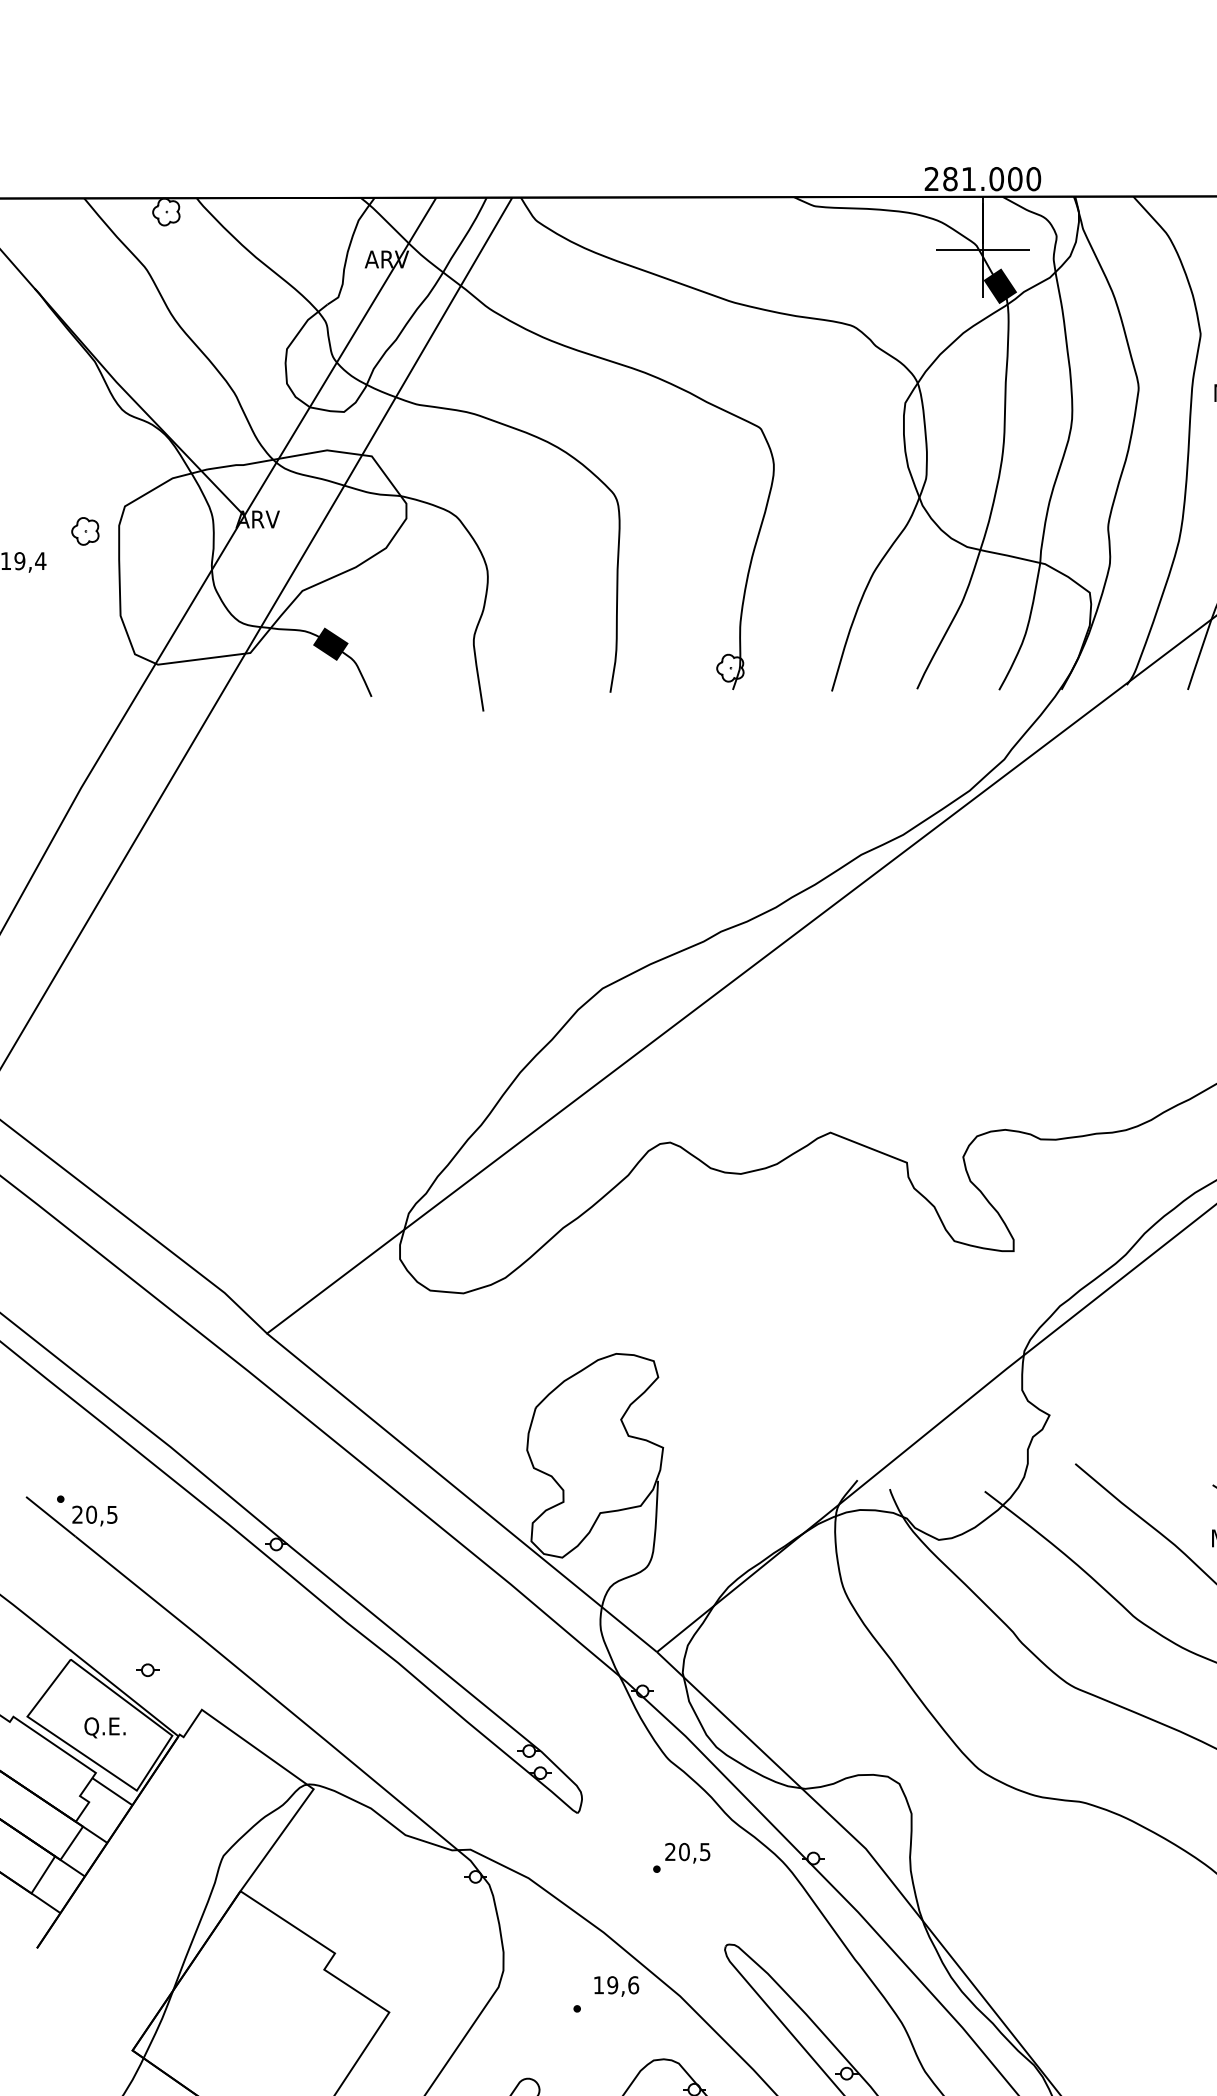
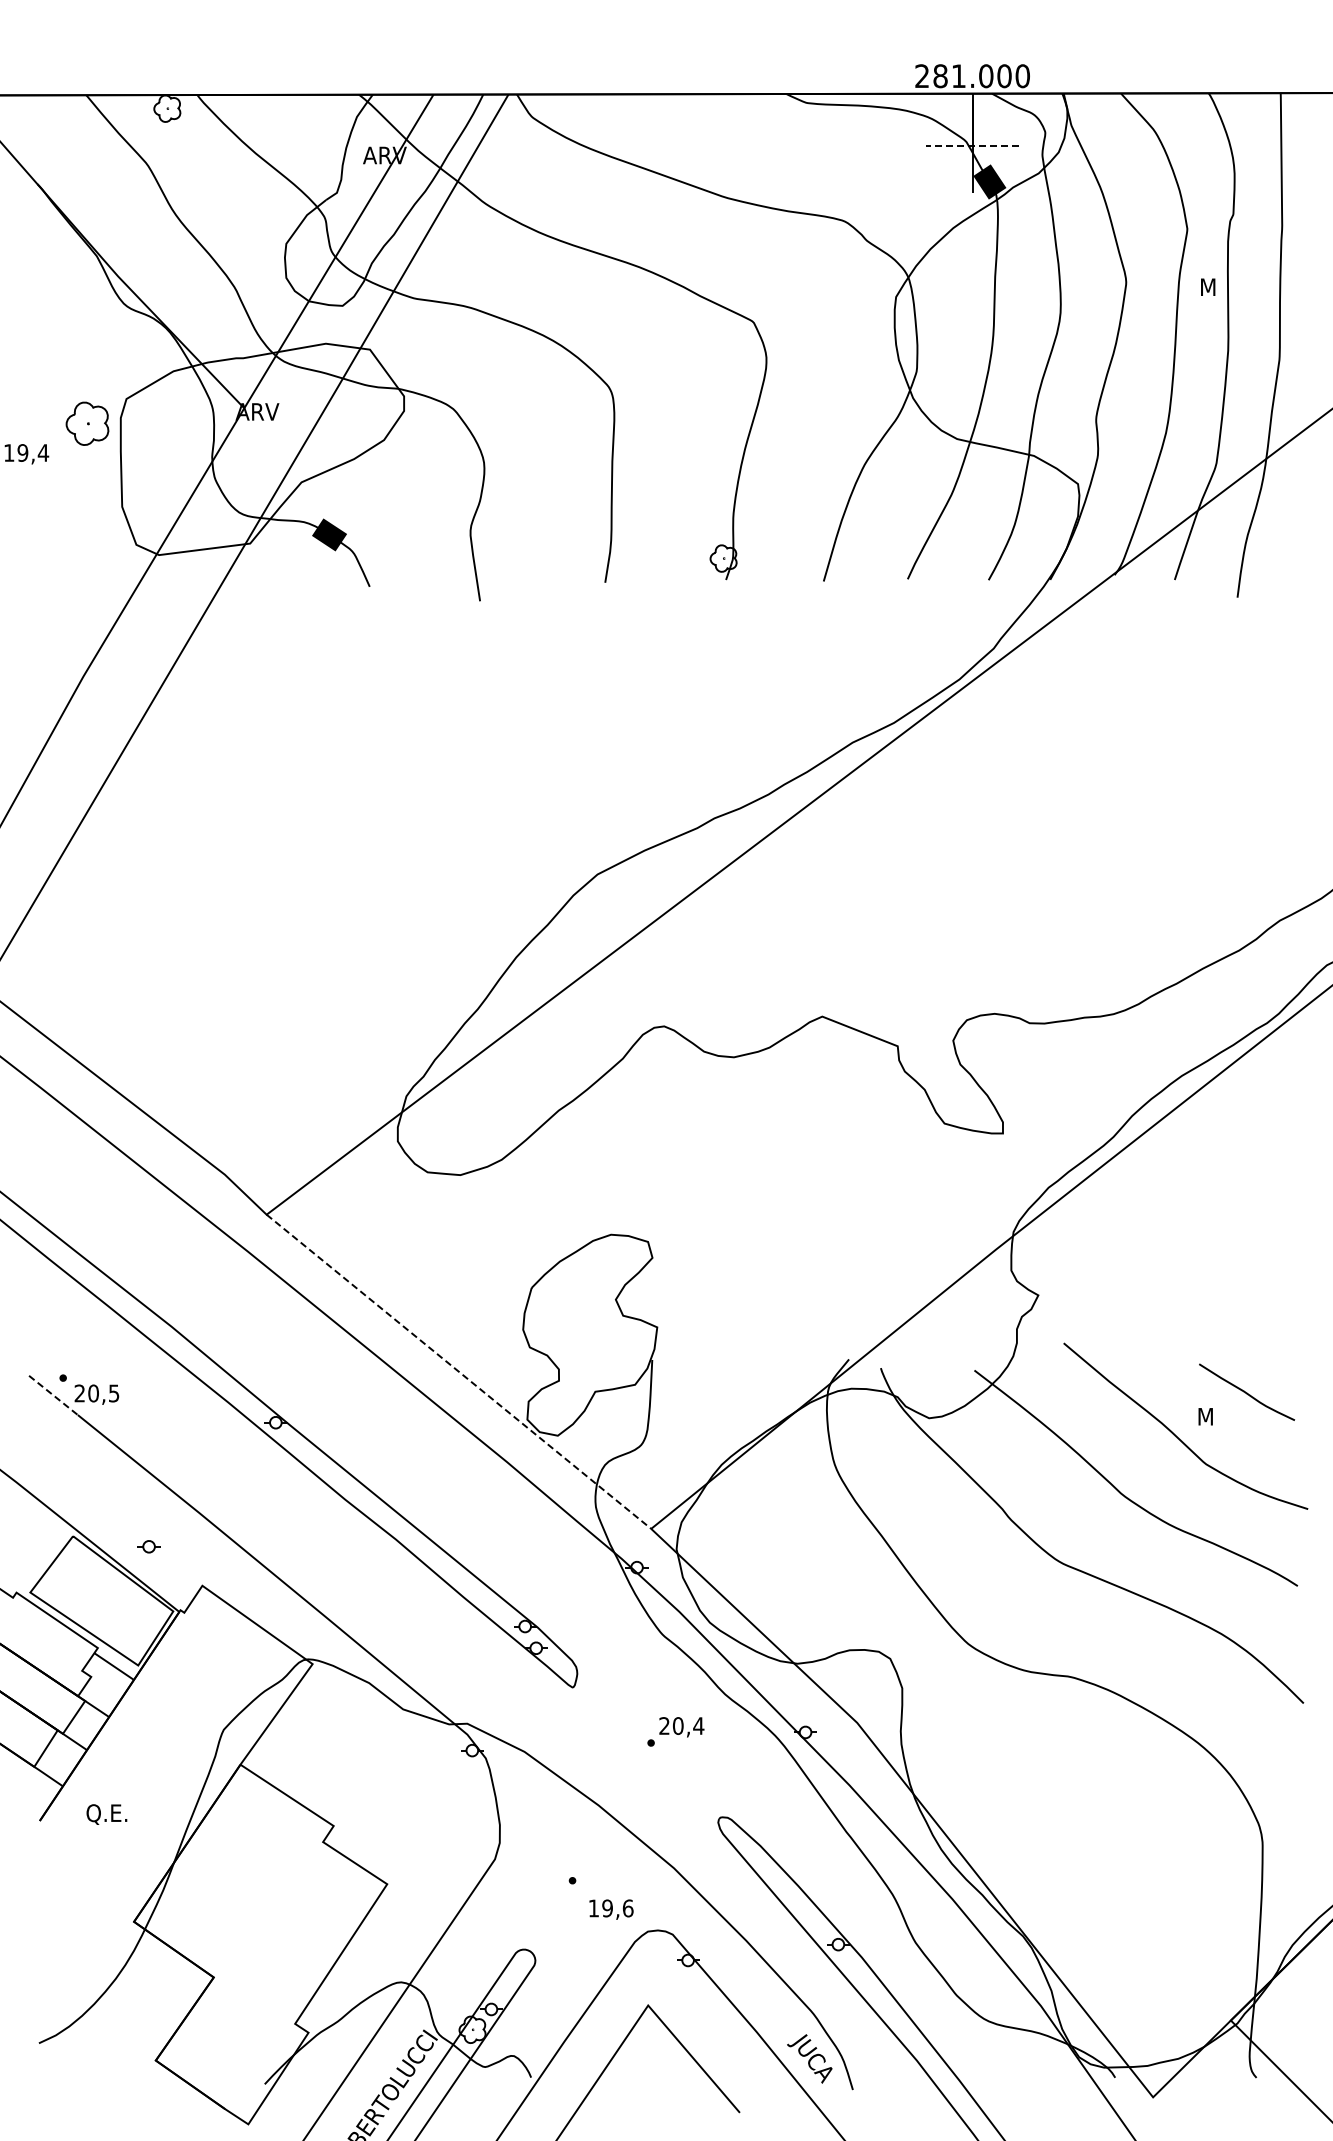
line: (982, 250) -> (972, 146), solid -> dashed
part: (85, 531) -> (87, 423), size x1.6
line: (462, 1493) -> (459, 1372), solid -> dashed
line: (50, 1516) -> (53, 1395), solid -> dashed
text: (104, 1727) -> (106, 1814), moved
text: (704, 1852) -> (698, 1726), 20,5 -> 20,4
text: (616, 1986) -> (611, 1909), moved

